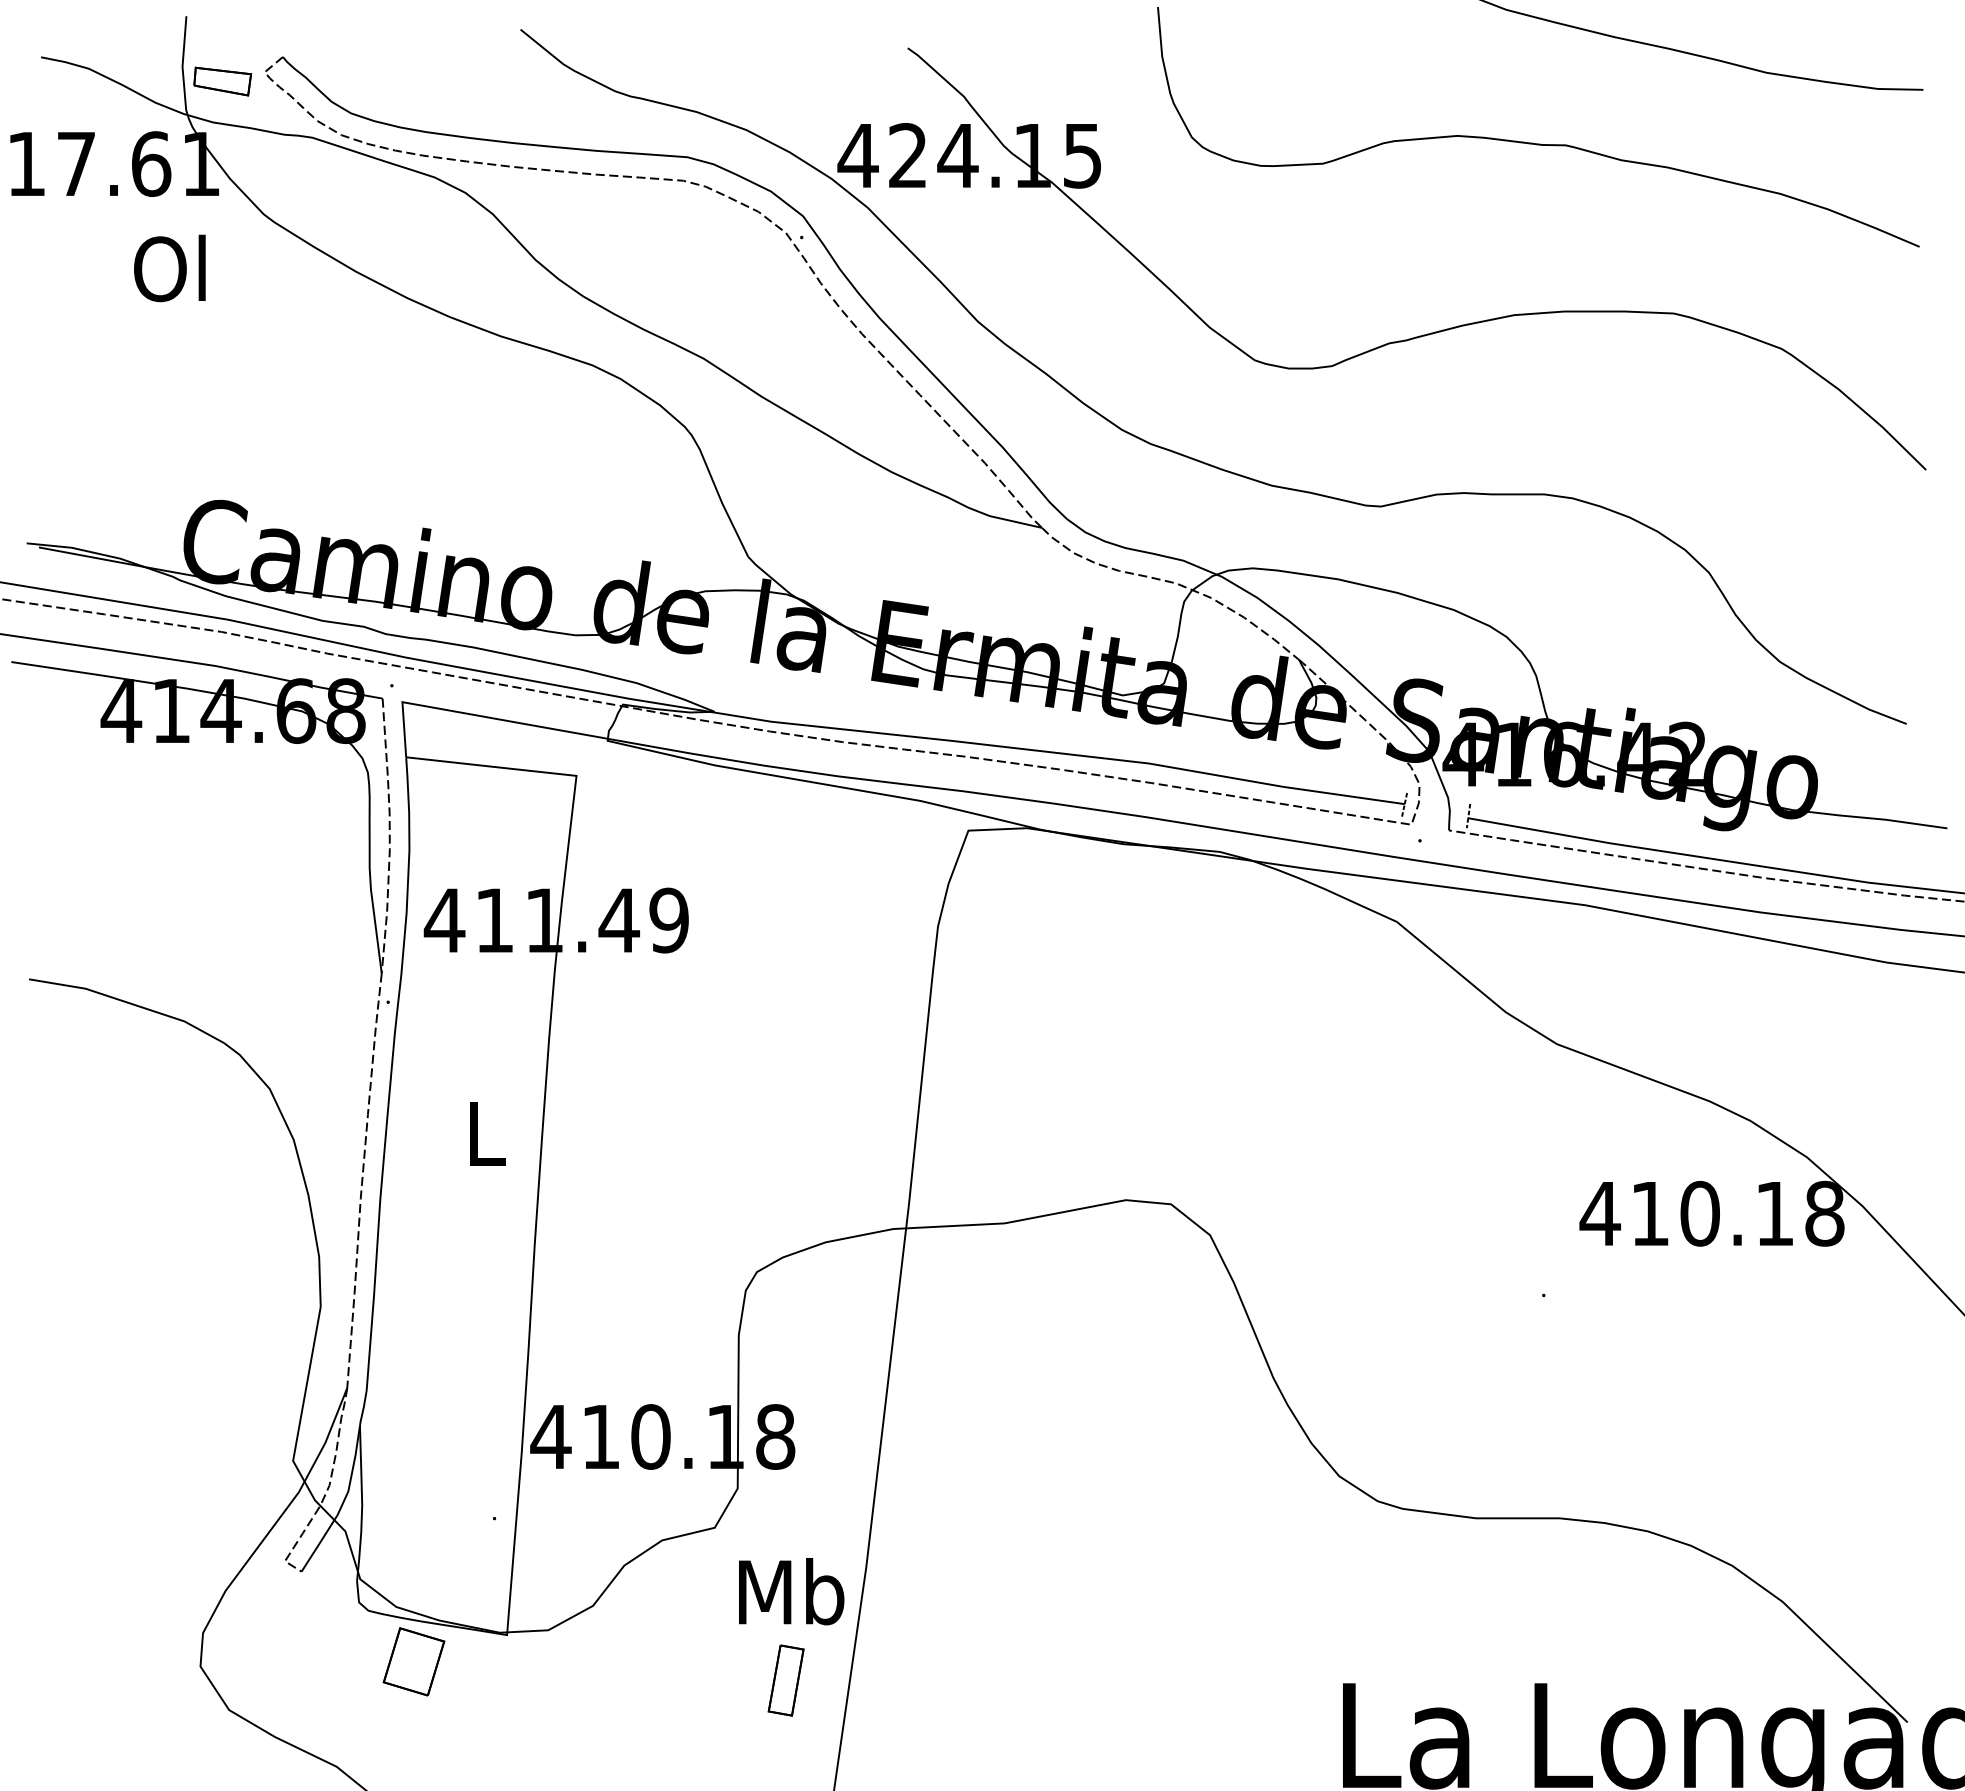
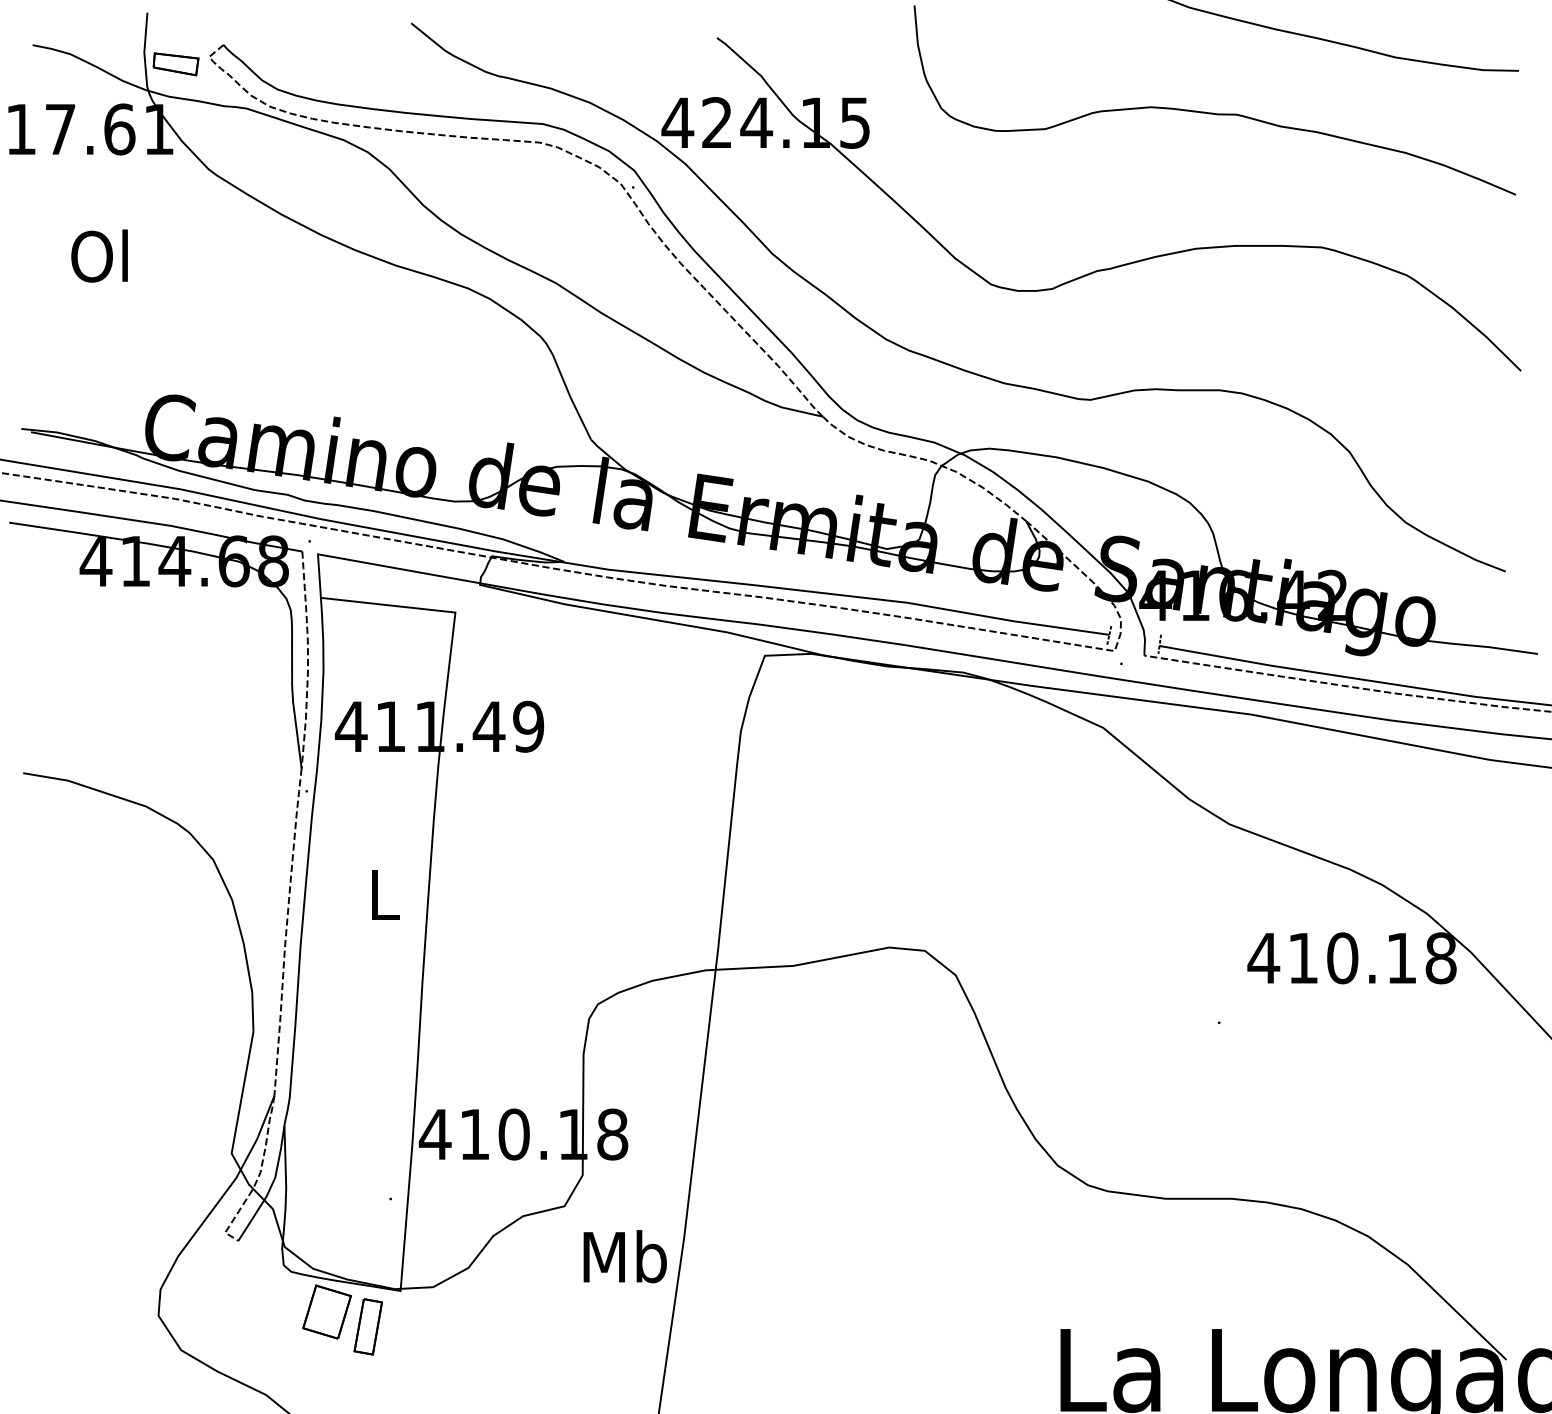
text: (169, 268) -> (99, 256), moved
part: (785, 1680) -> (367, 1326), moved

